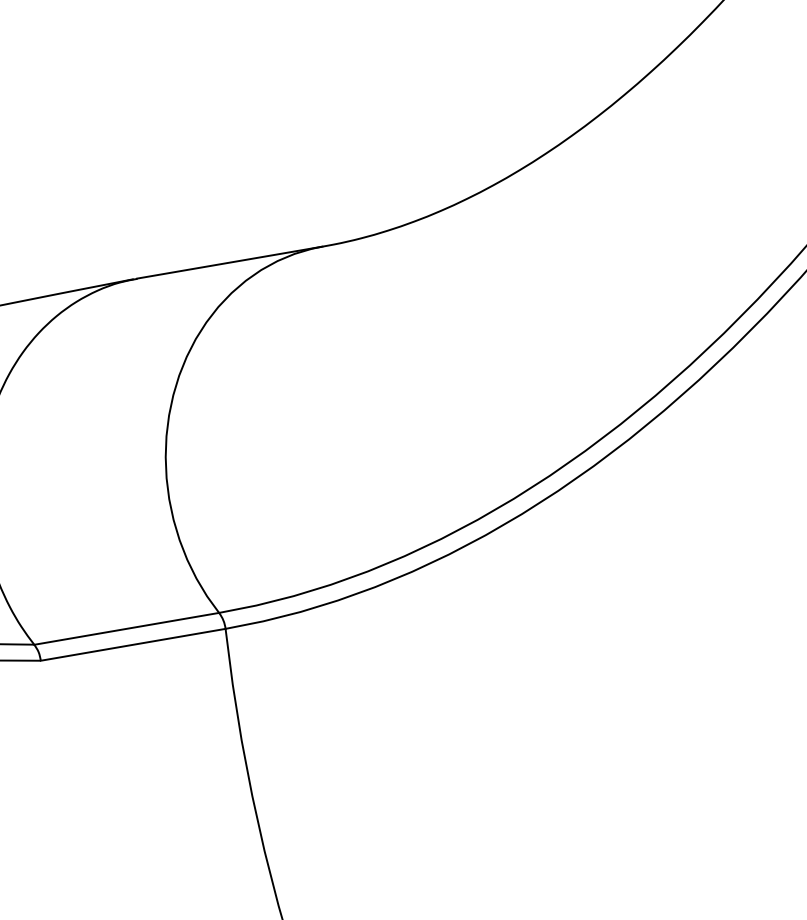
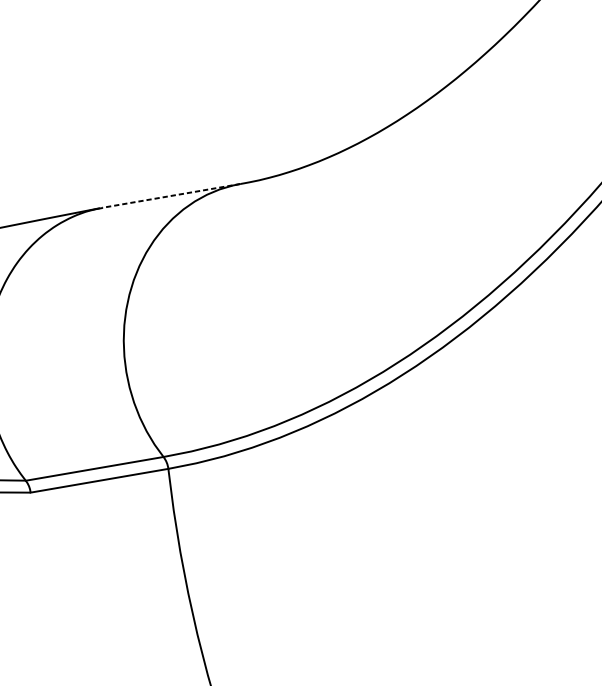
line: (229, 262) -> (171, 195), solid -> dashed

